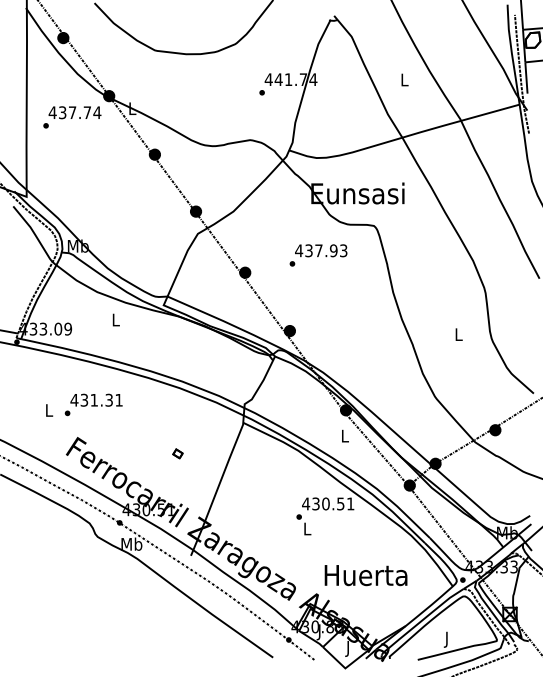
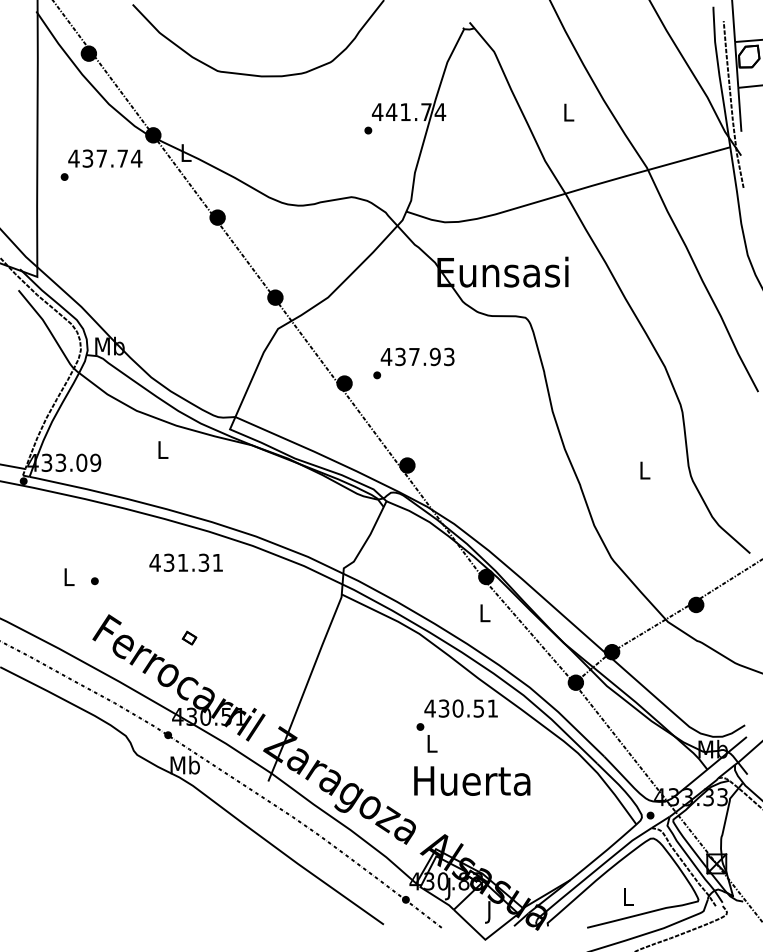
text: (318, 255) -> (413, 363), moved
text: (96, 399) -> (186, 561), moved
part: (177, 453) -> (188, 637), moved
text: (365, 575) -> (471, 781), moved
text: (446, 639) -> (627, 899), J -> L

